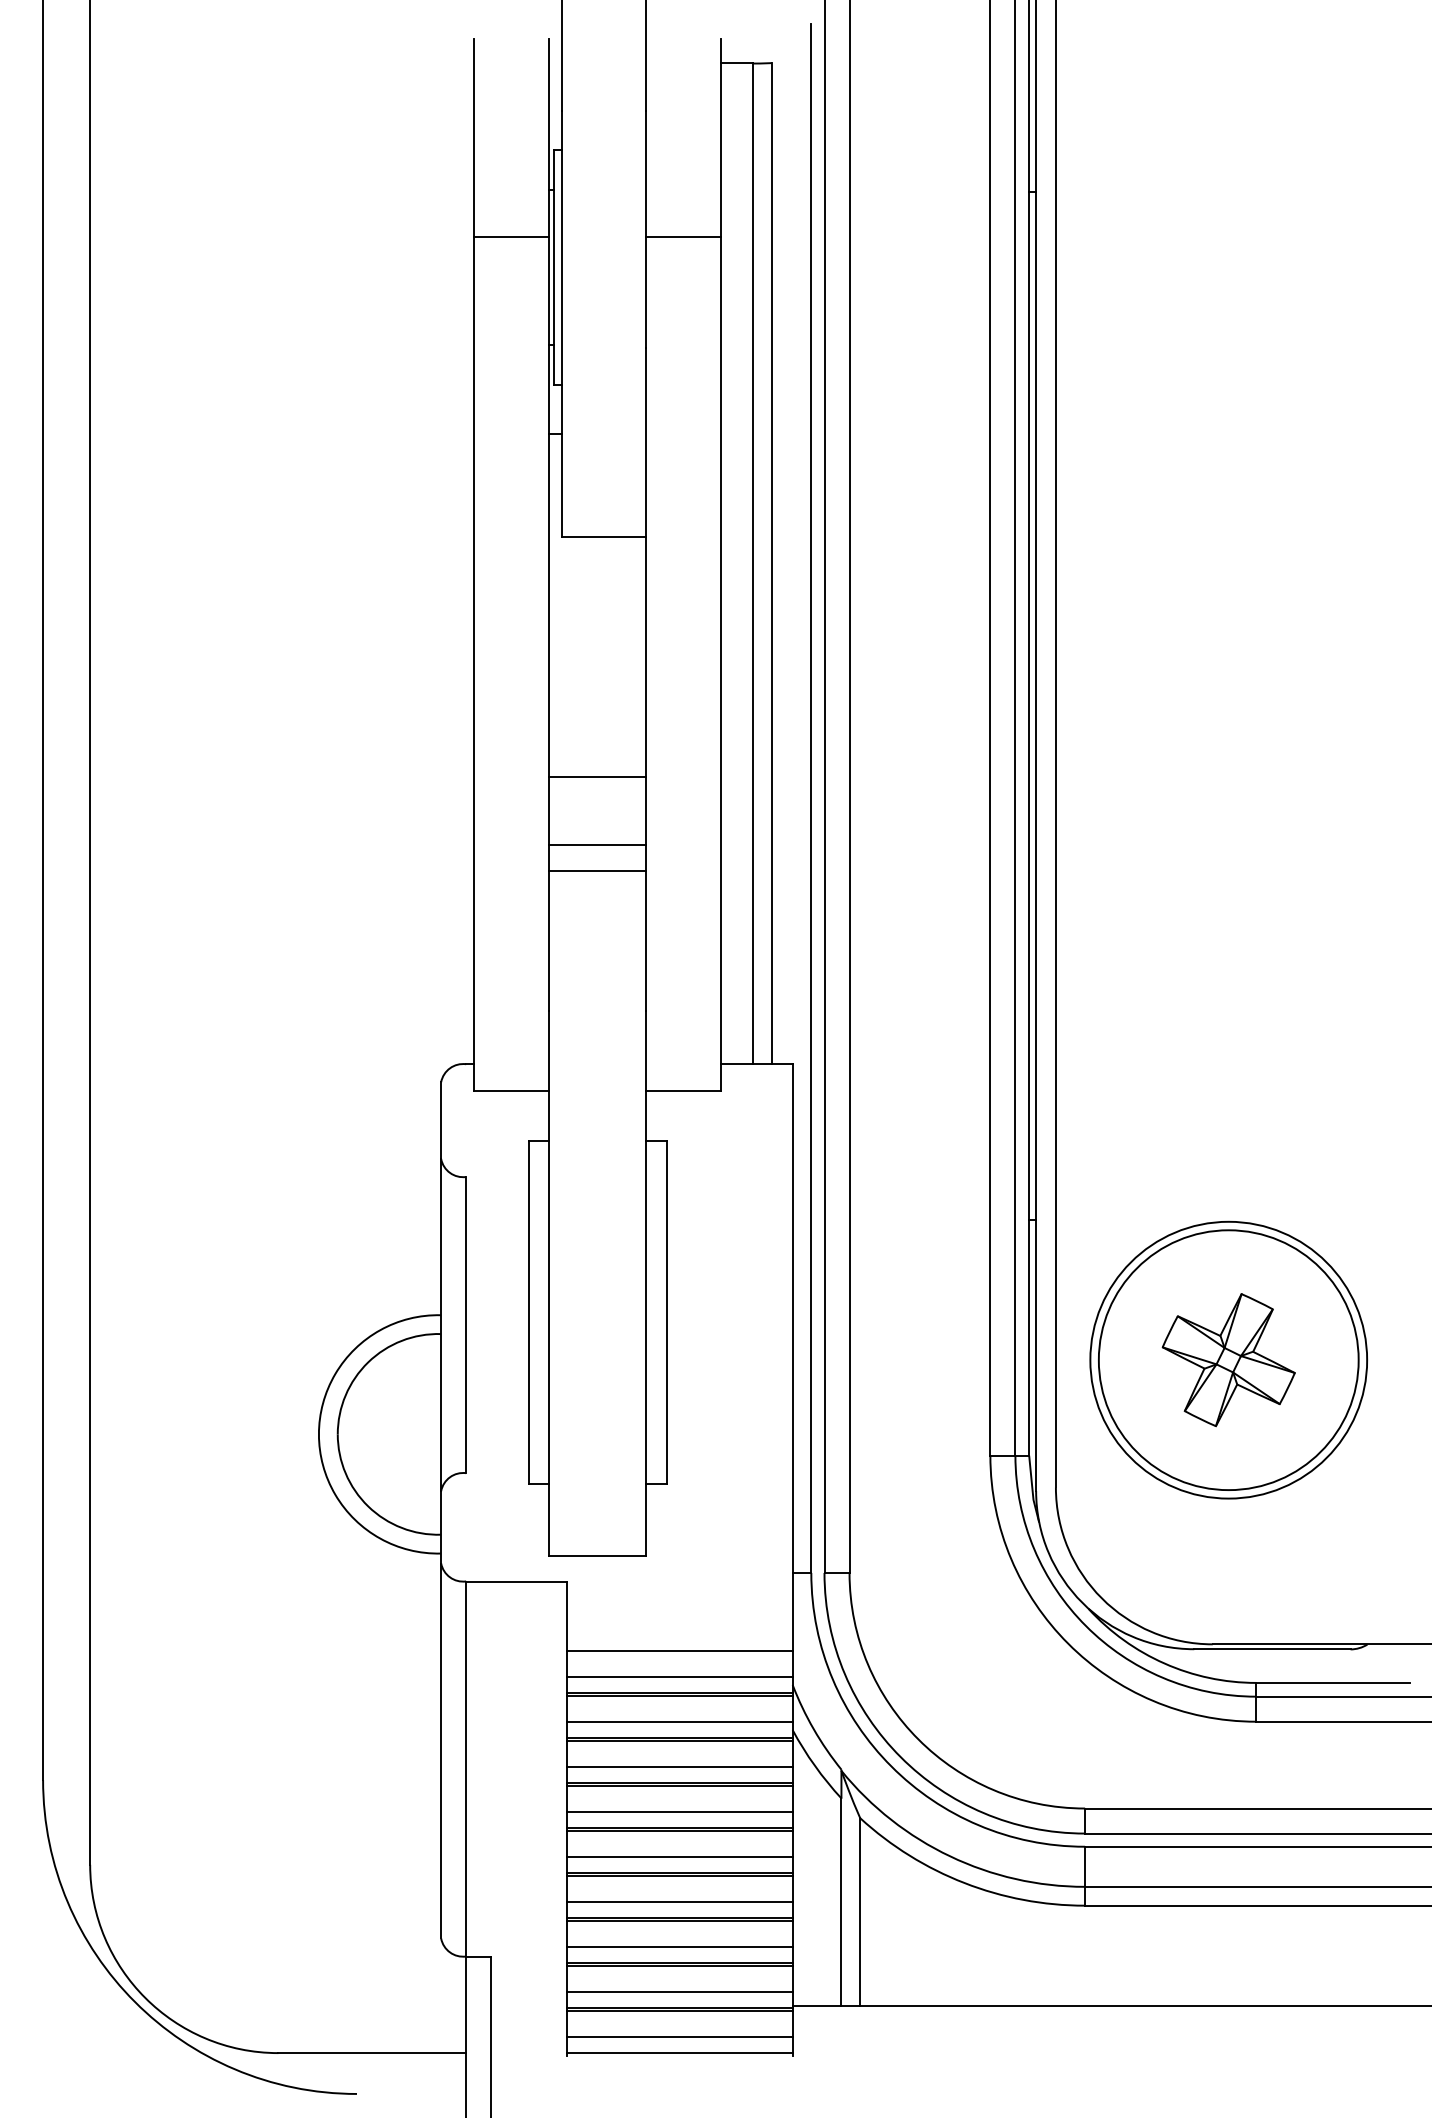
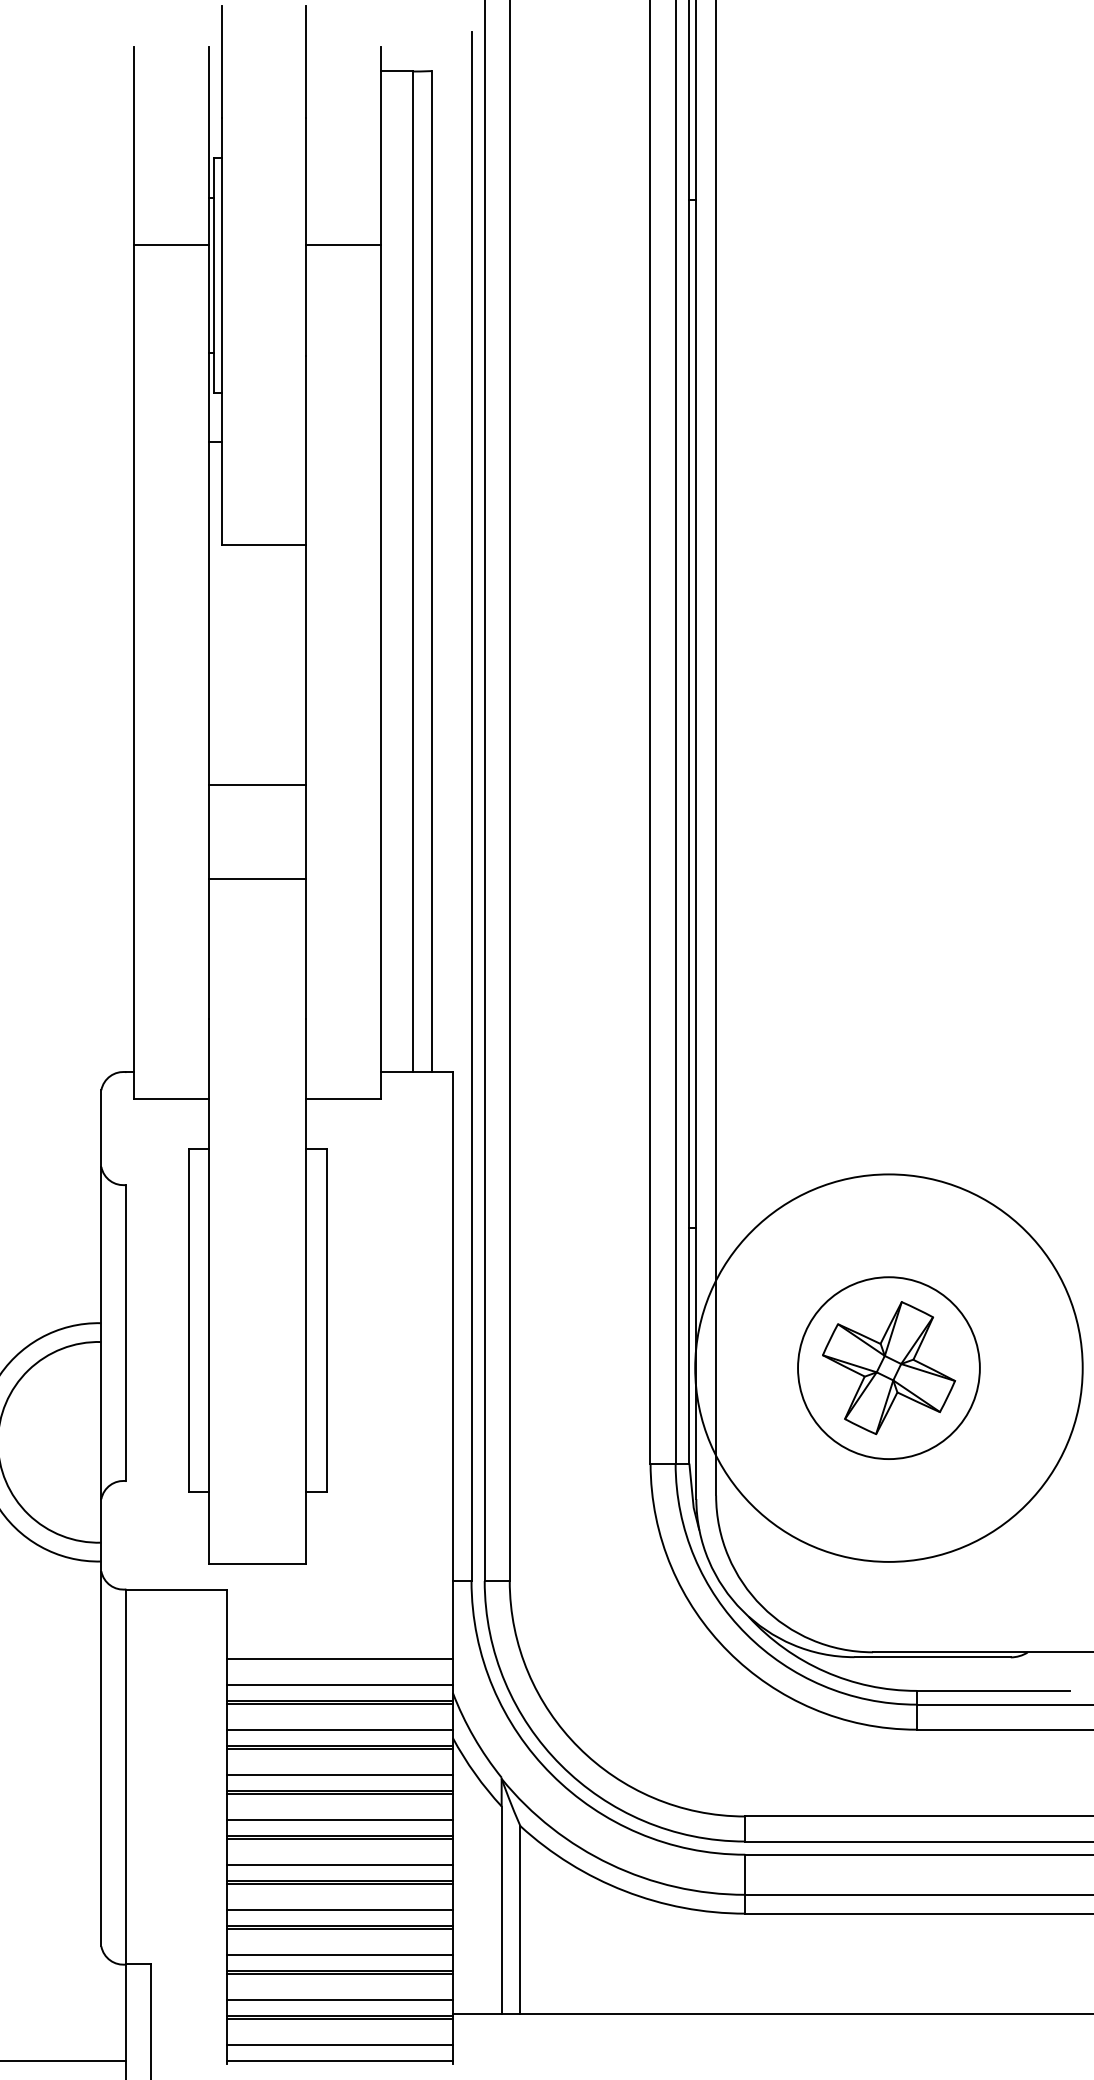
line: (597, 845) -> (257, 853), removed
circle: (1228, 1359) -> (888, 1367), size x1.4
circle: (1228, 1360) -> (888, 1368), size x0.7

